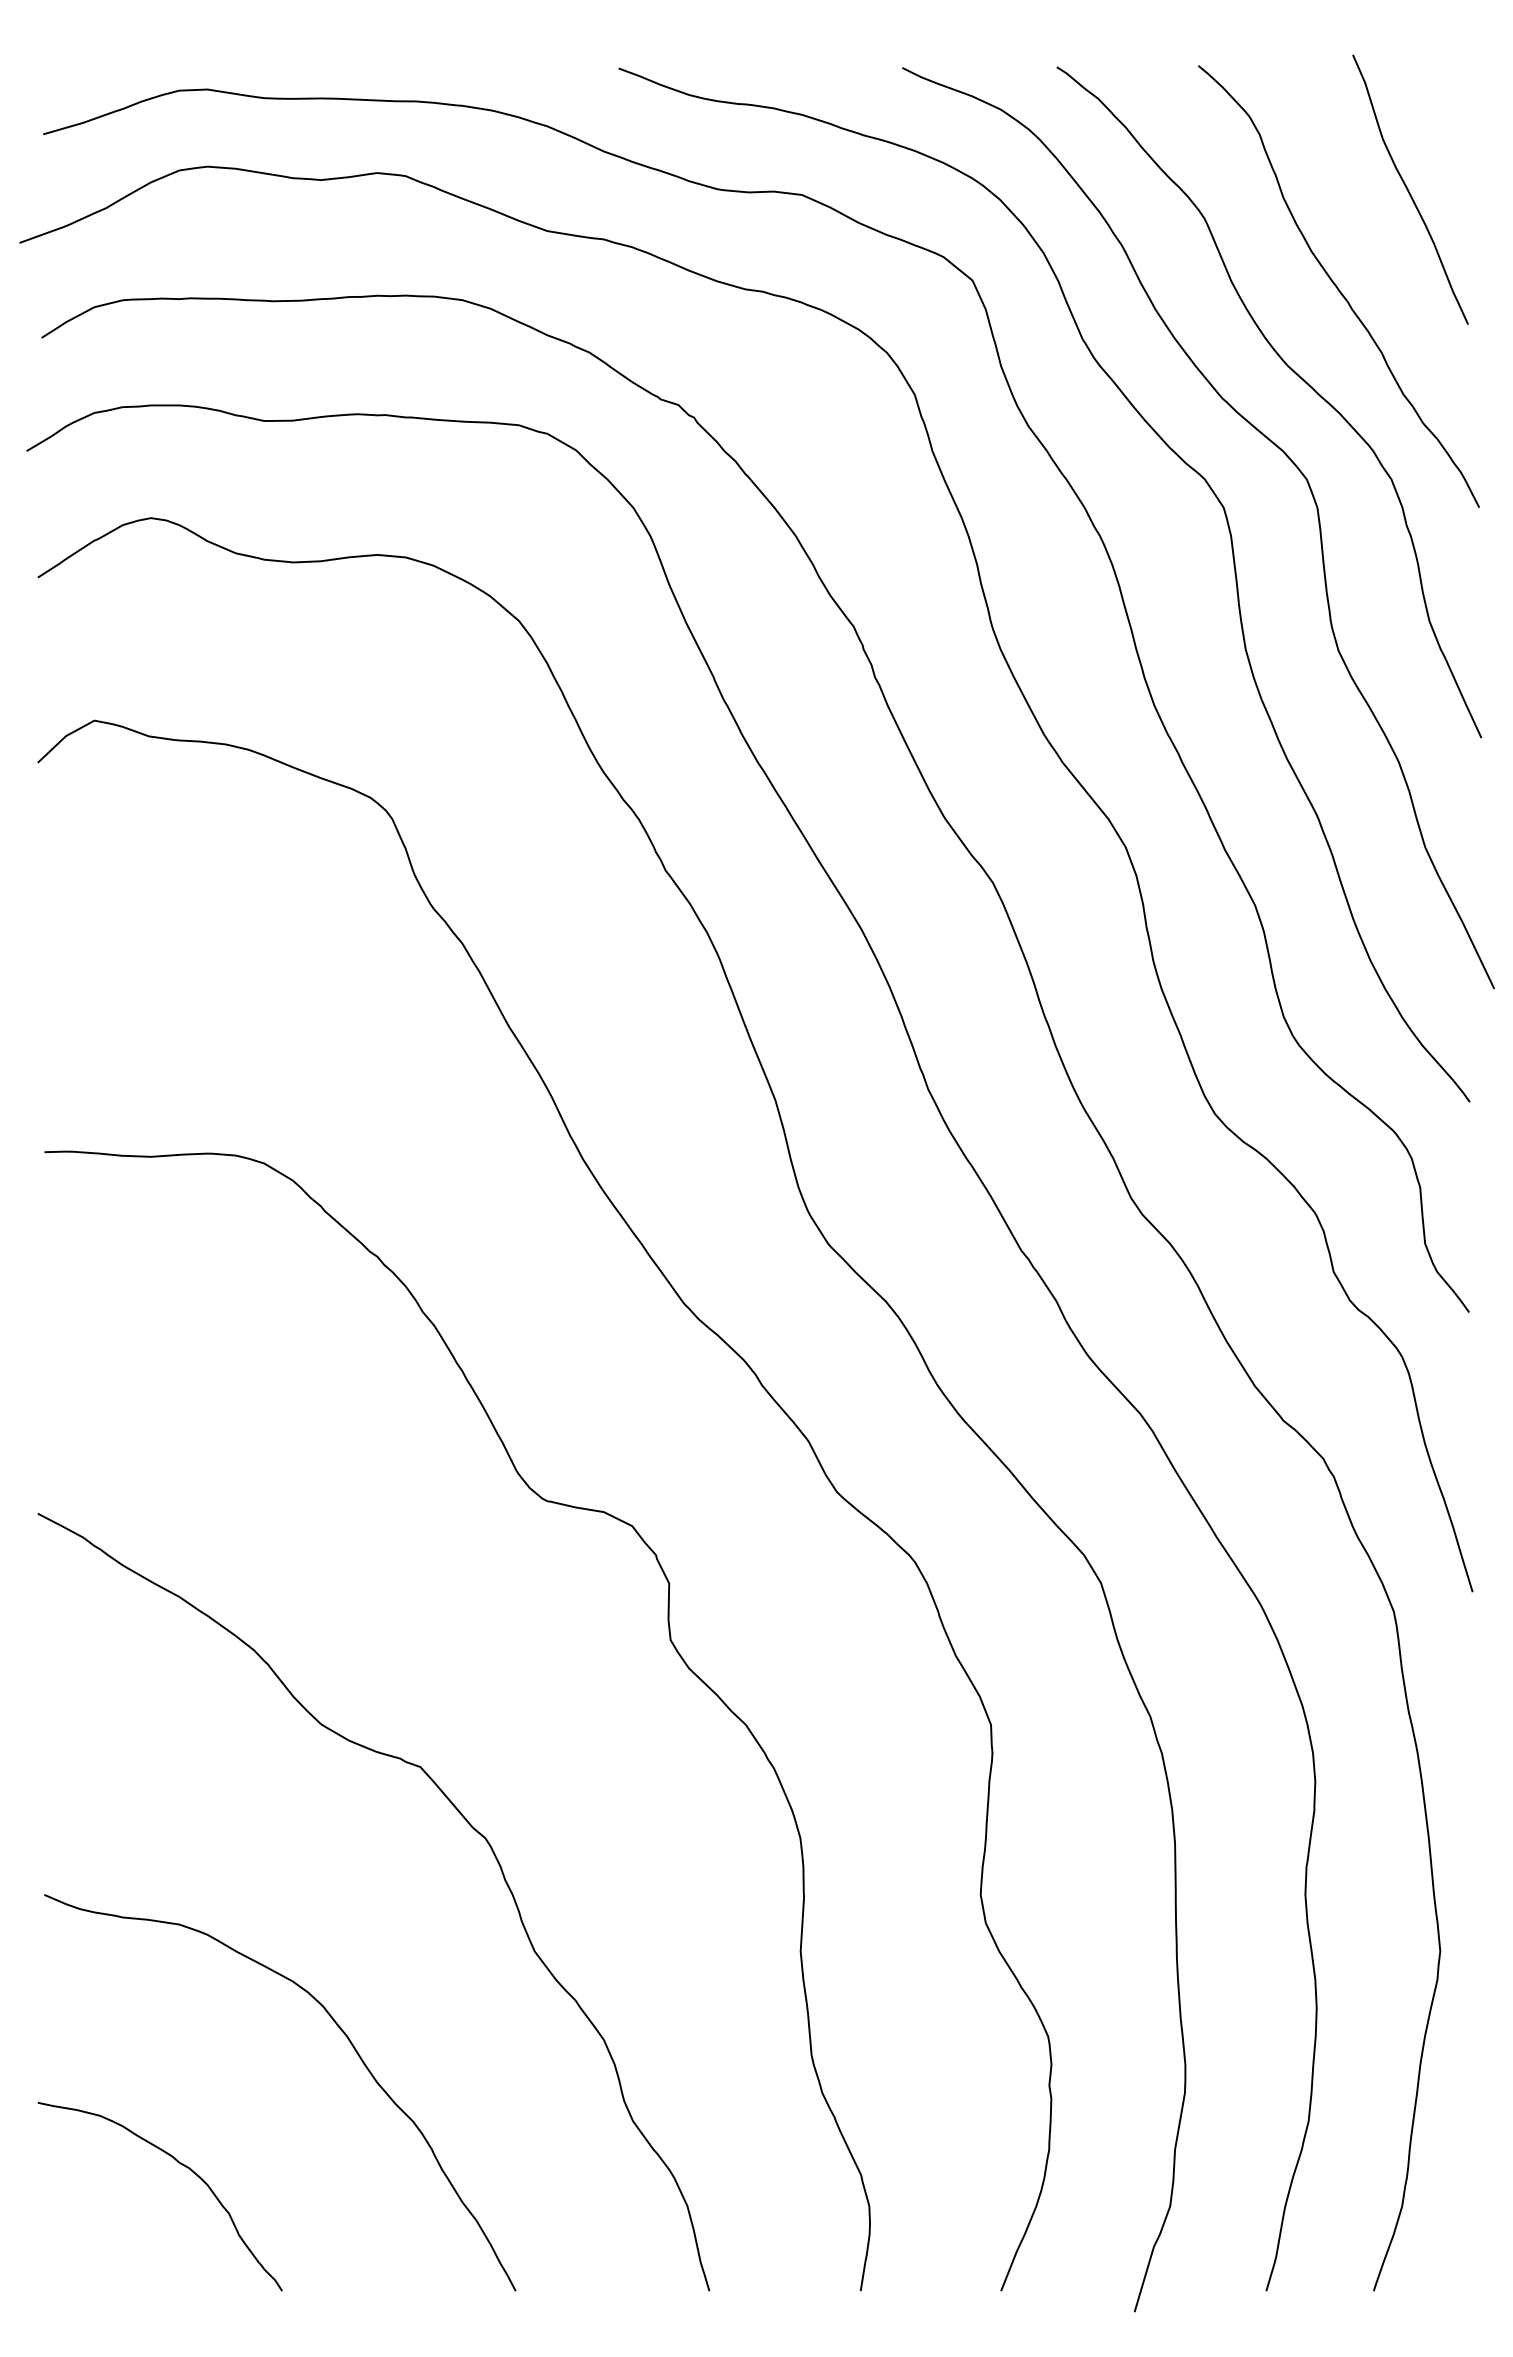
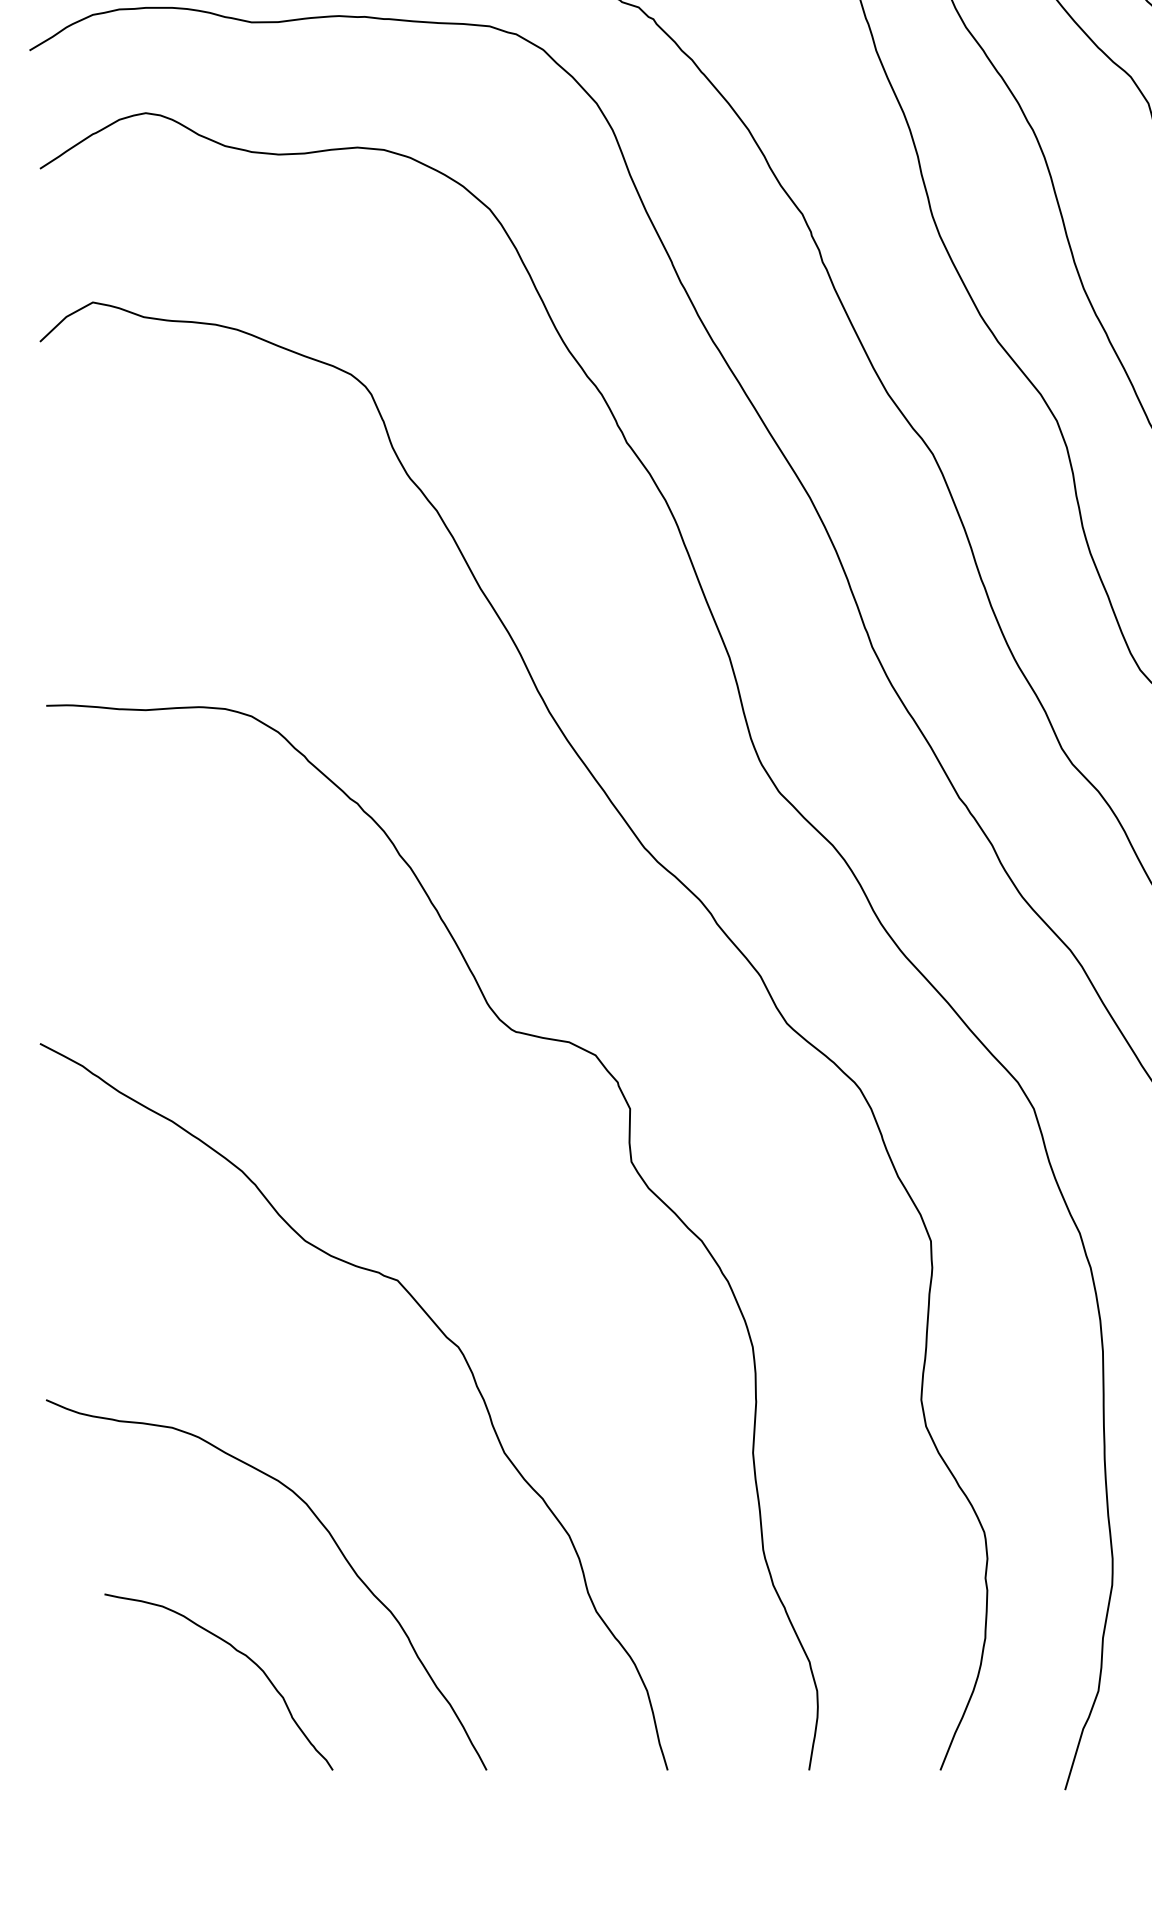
curve: (178, 2163) -> (235, 1651), moved

